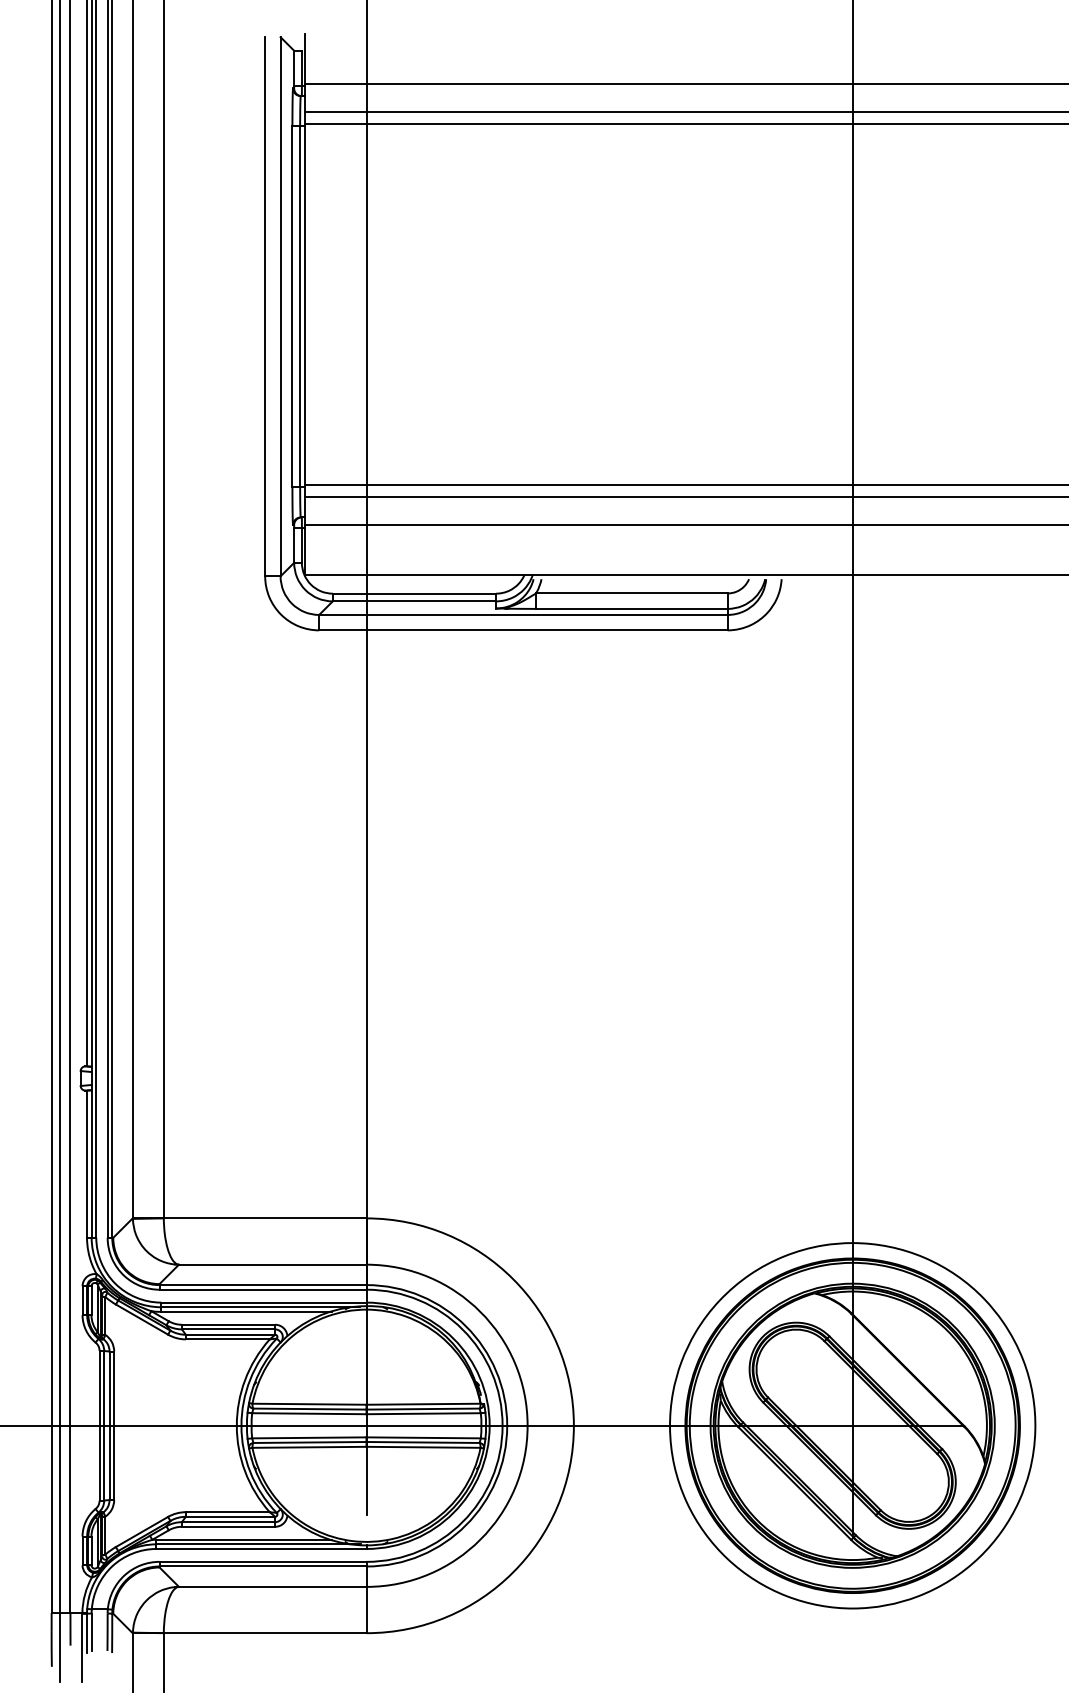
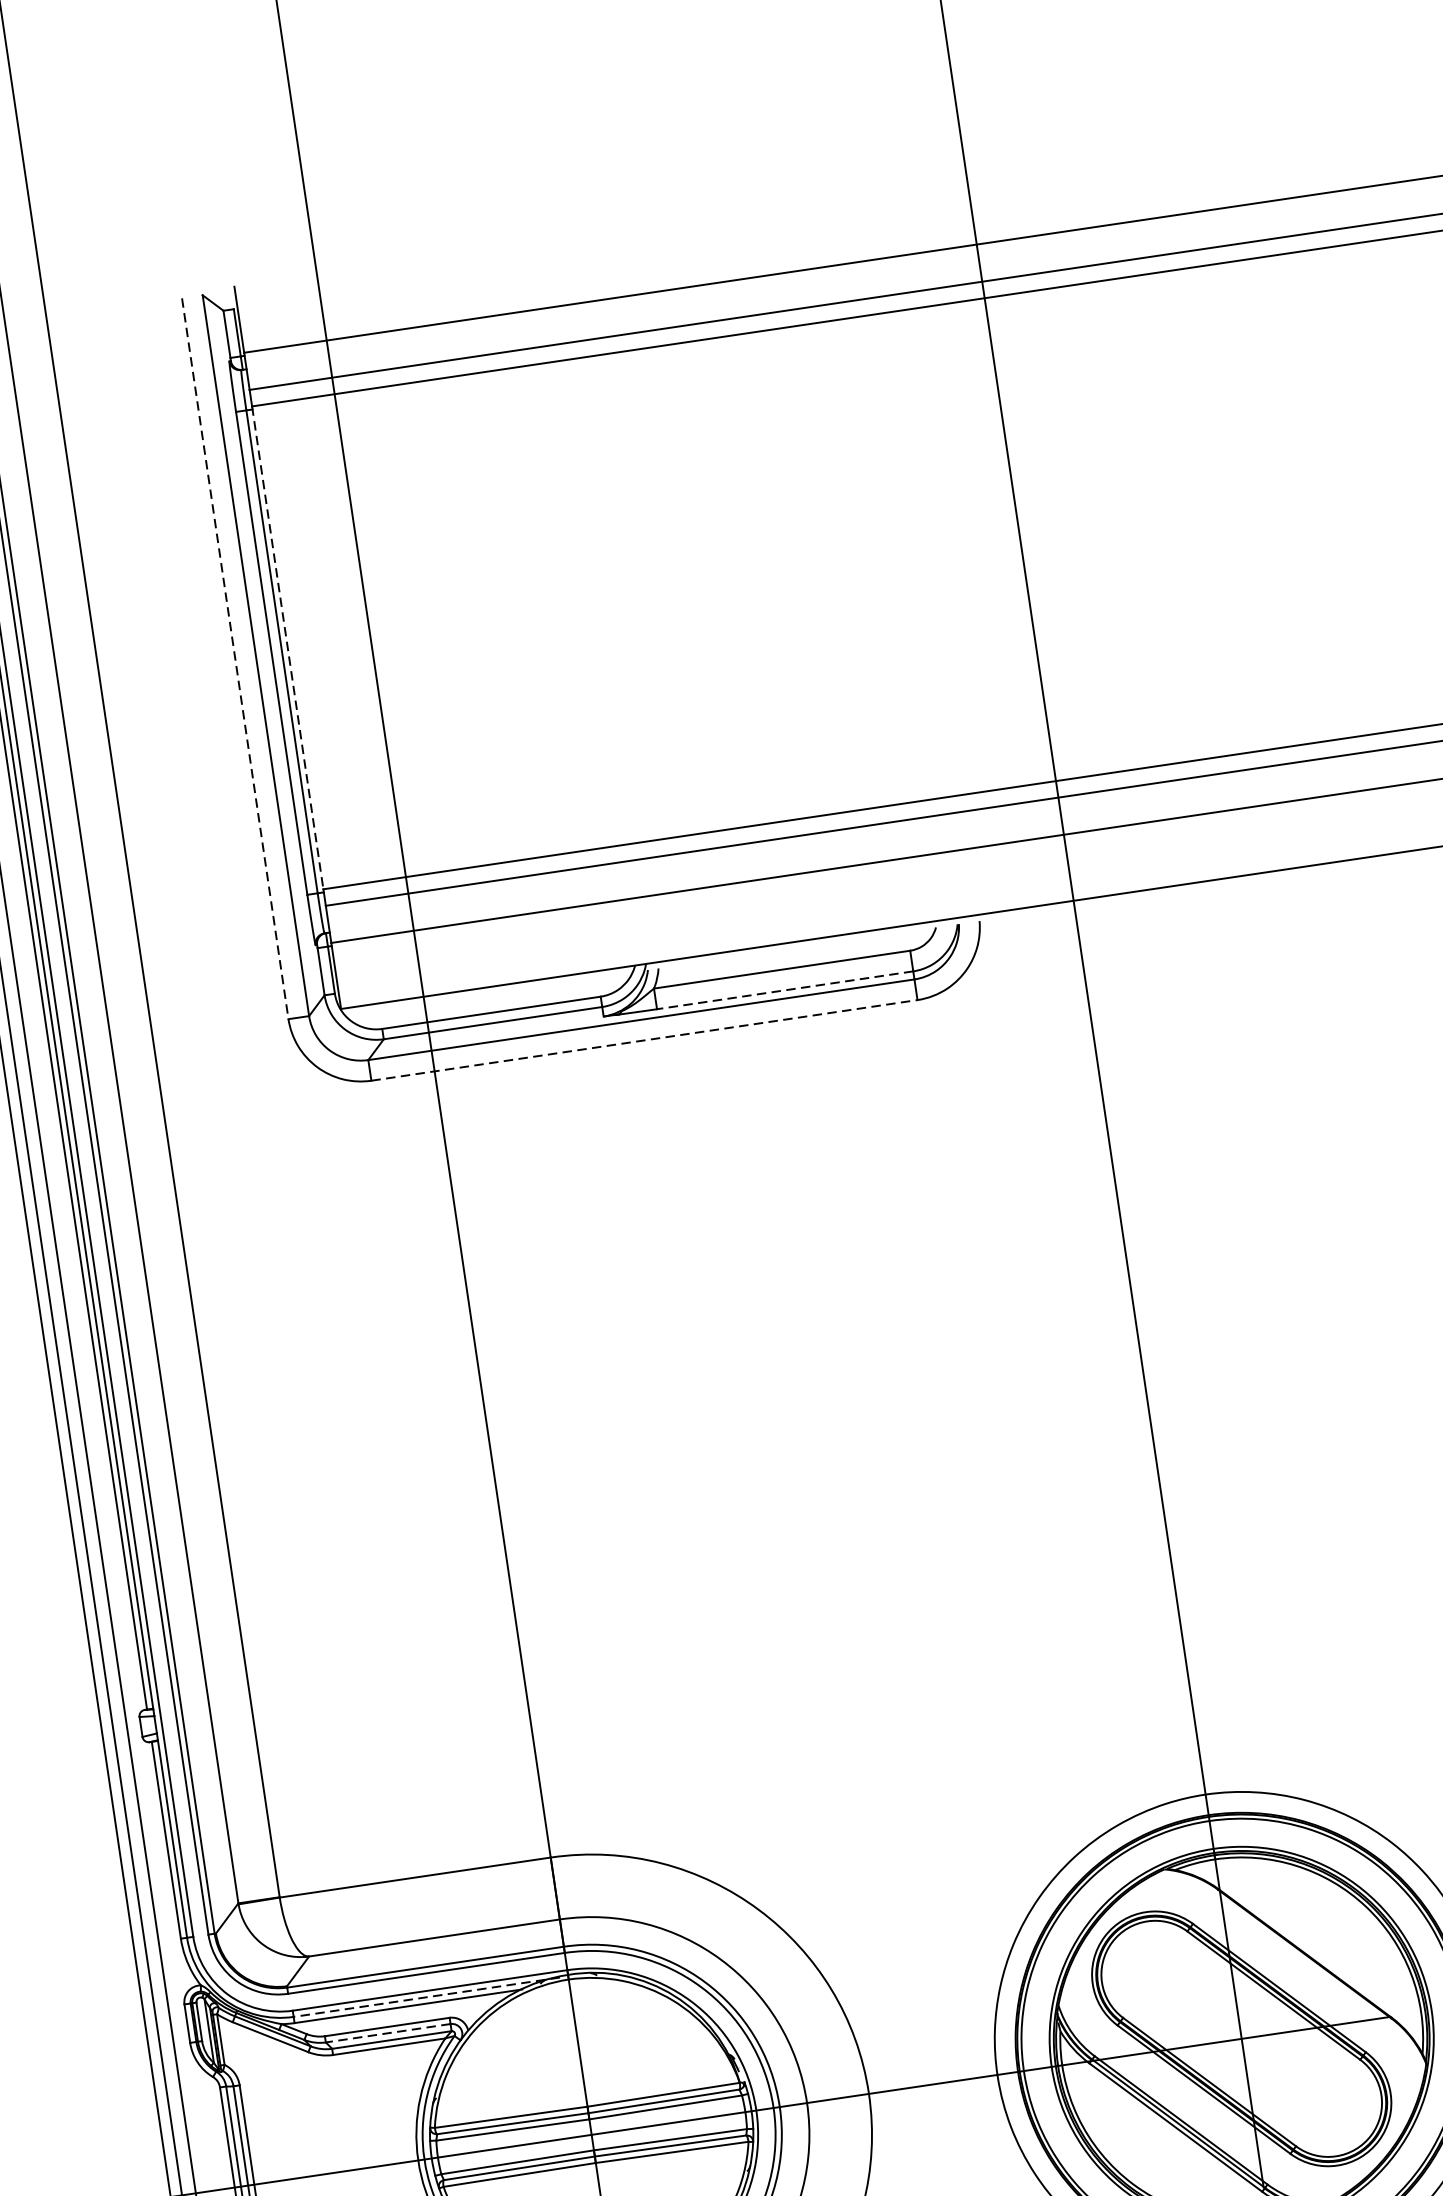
line: (304, 304) -> (287, 647), solid -> dashed
line: (265, 306) -> (235, 658), solid -> dashed
line: (631, 608) -> (784, 989), solid -> dashed
line: (523, 630) -> (644, 1040), solid -> dashed
line: (260, 1307) -> (426, 1997), solid -> dashed
line: (228, 1329) -> (388, 2033), solid -> dashed

